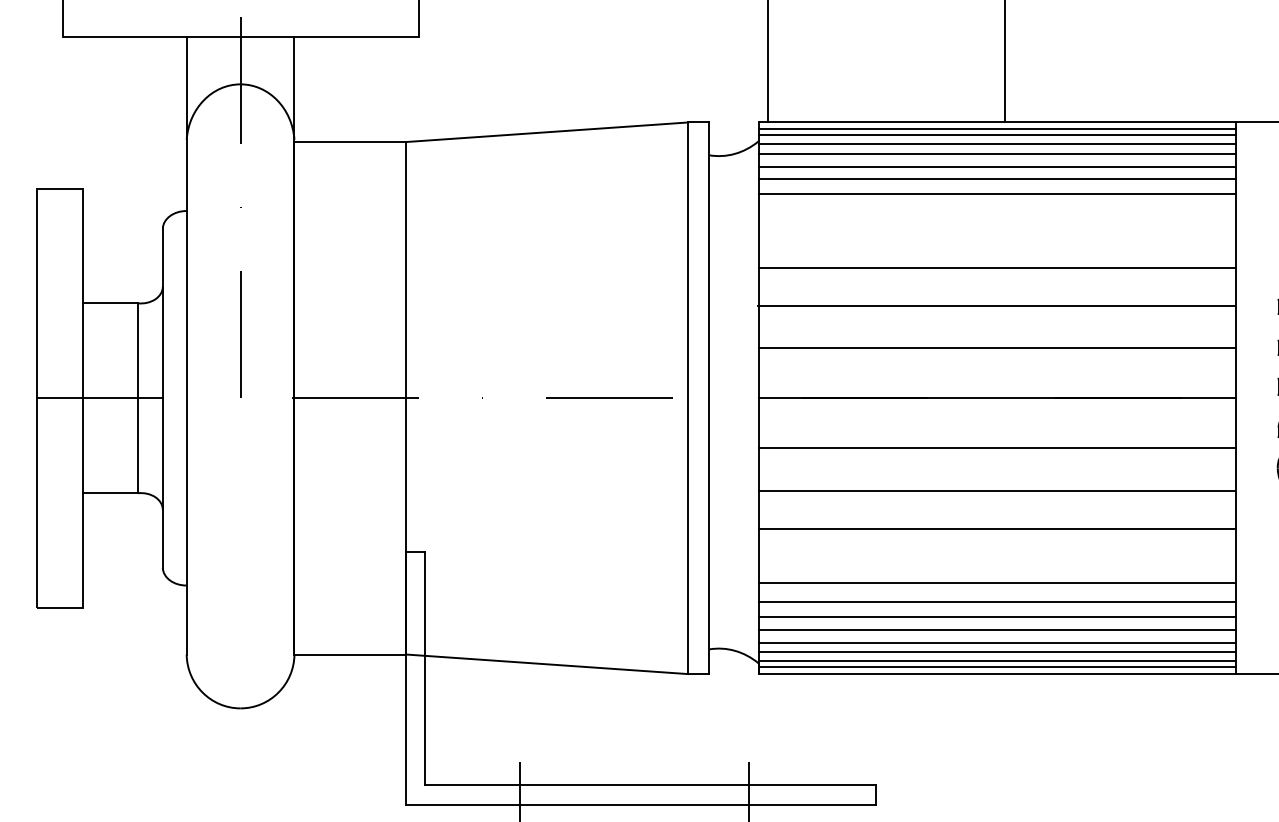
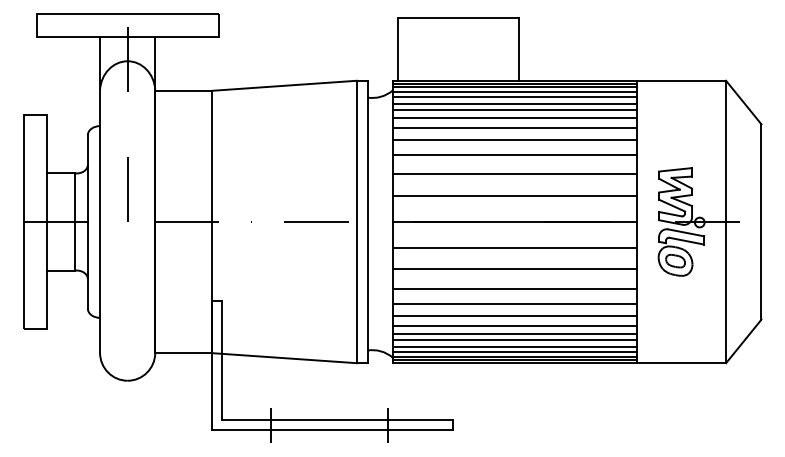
line: (996, 213) -> (514, 127), added
line: (996, 237) -> (514, 139), added
line: (996, 559) -> (514, 304), added

